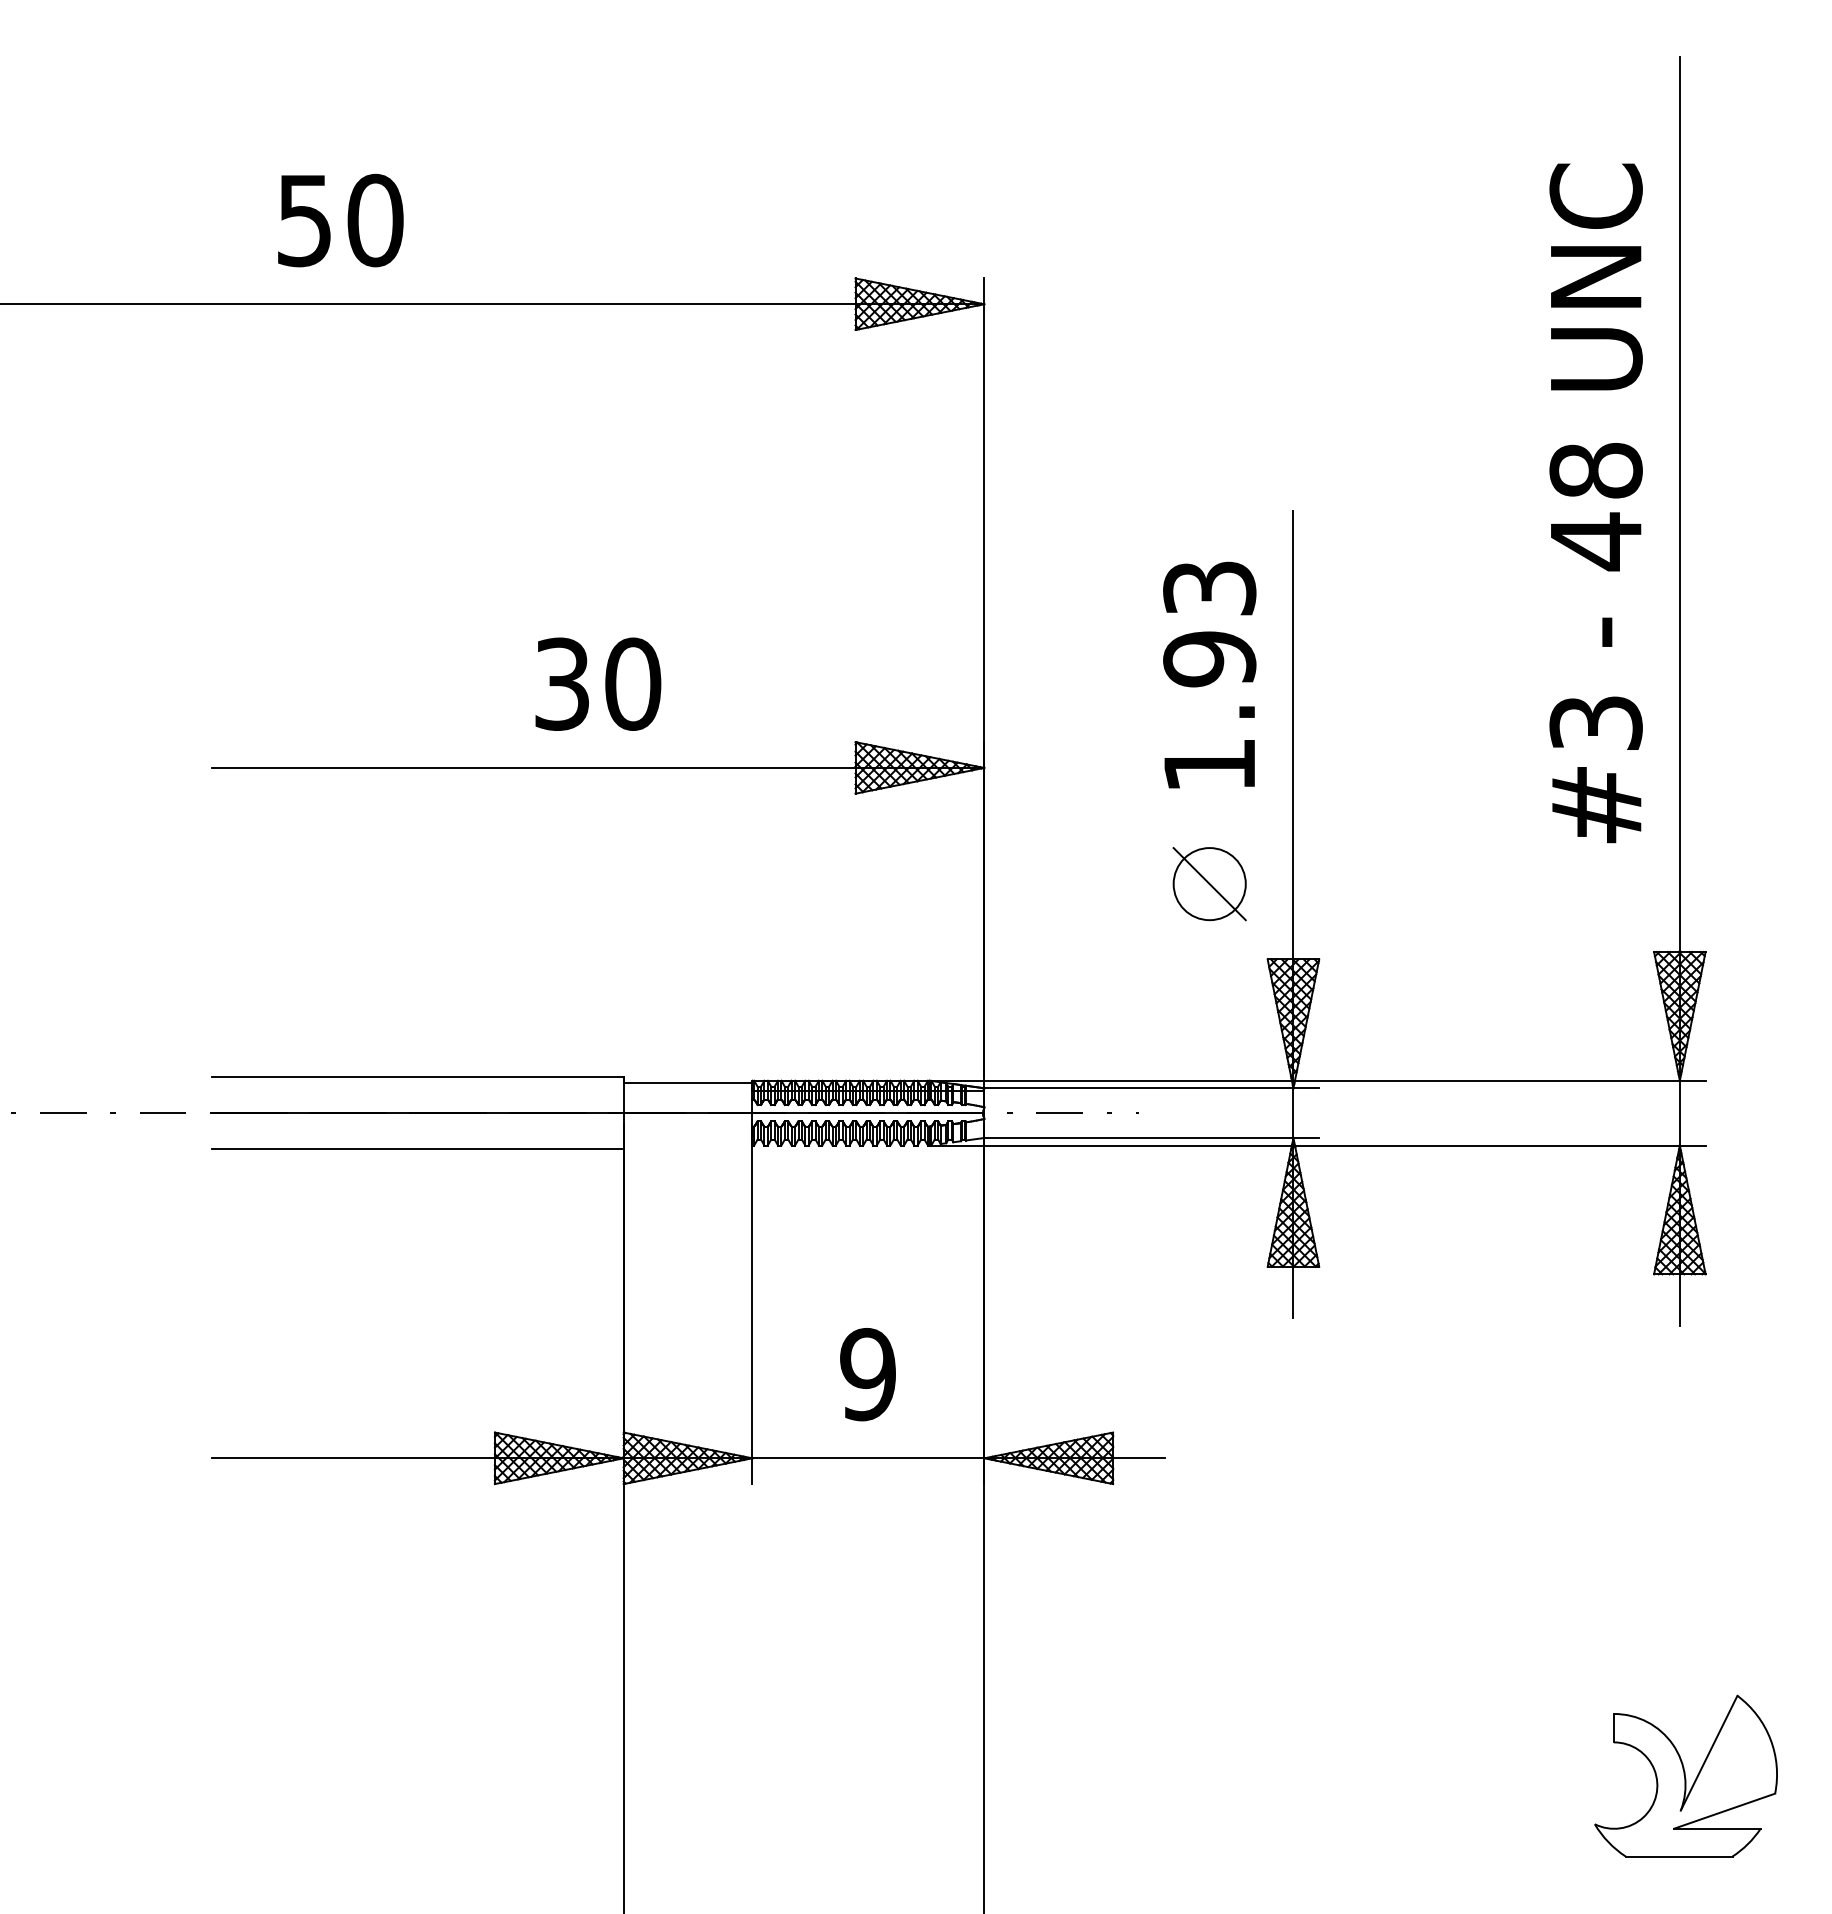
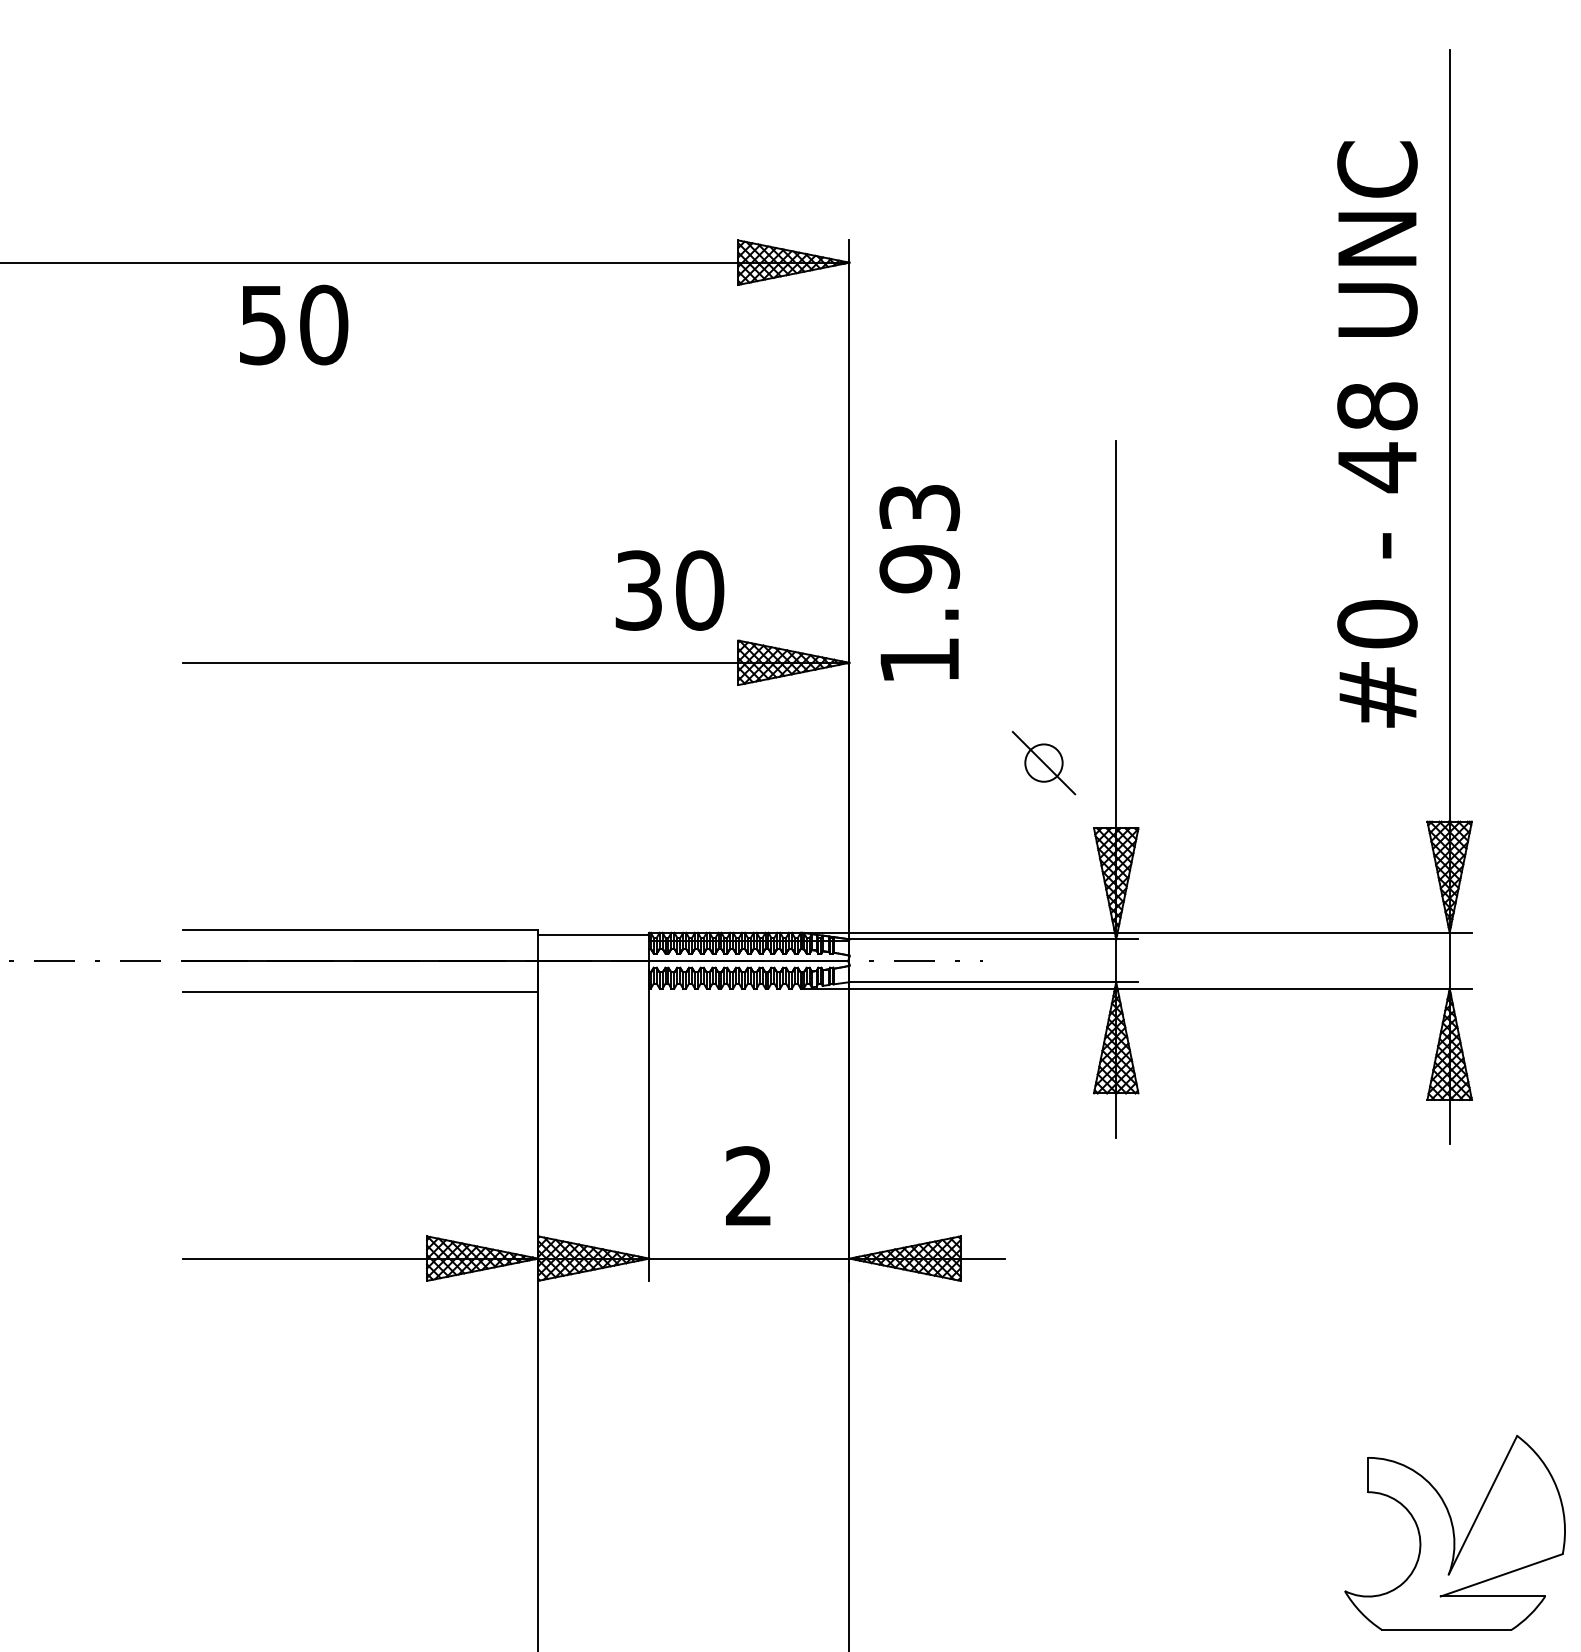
text: (340, 220) -> (293, 325), moved
text: (1209, 674) -> (919, 582), moved
text: (598, 683) -> (670, 589), moved
text: (1595, 723) -> (1376, 624), #3 -> #0
circle: (1209, 884) -> (1043, 763), size x0.6
text: (867, 1374) -> (748, 1186), 9 -> 2
part: (1685, 1775) -> (1454, 1532), size x1.4

